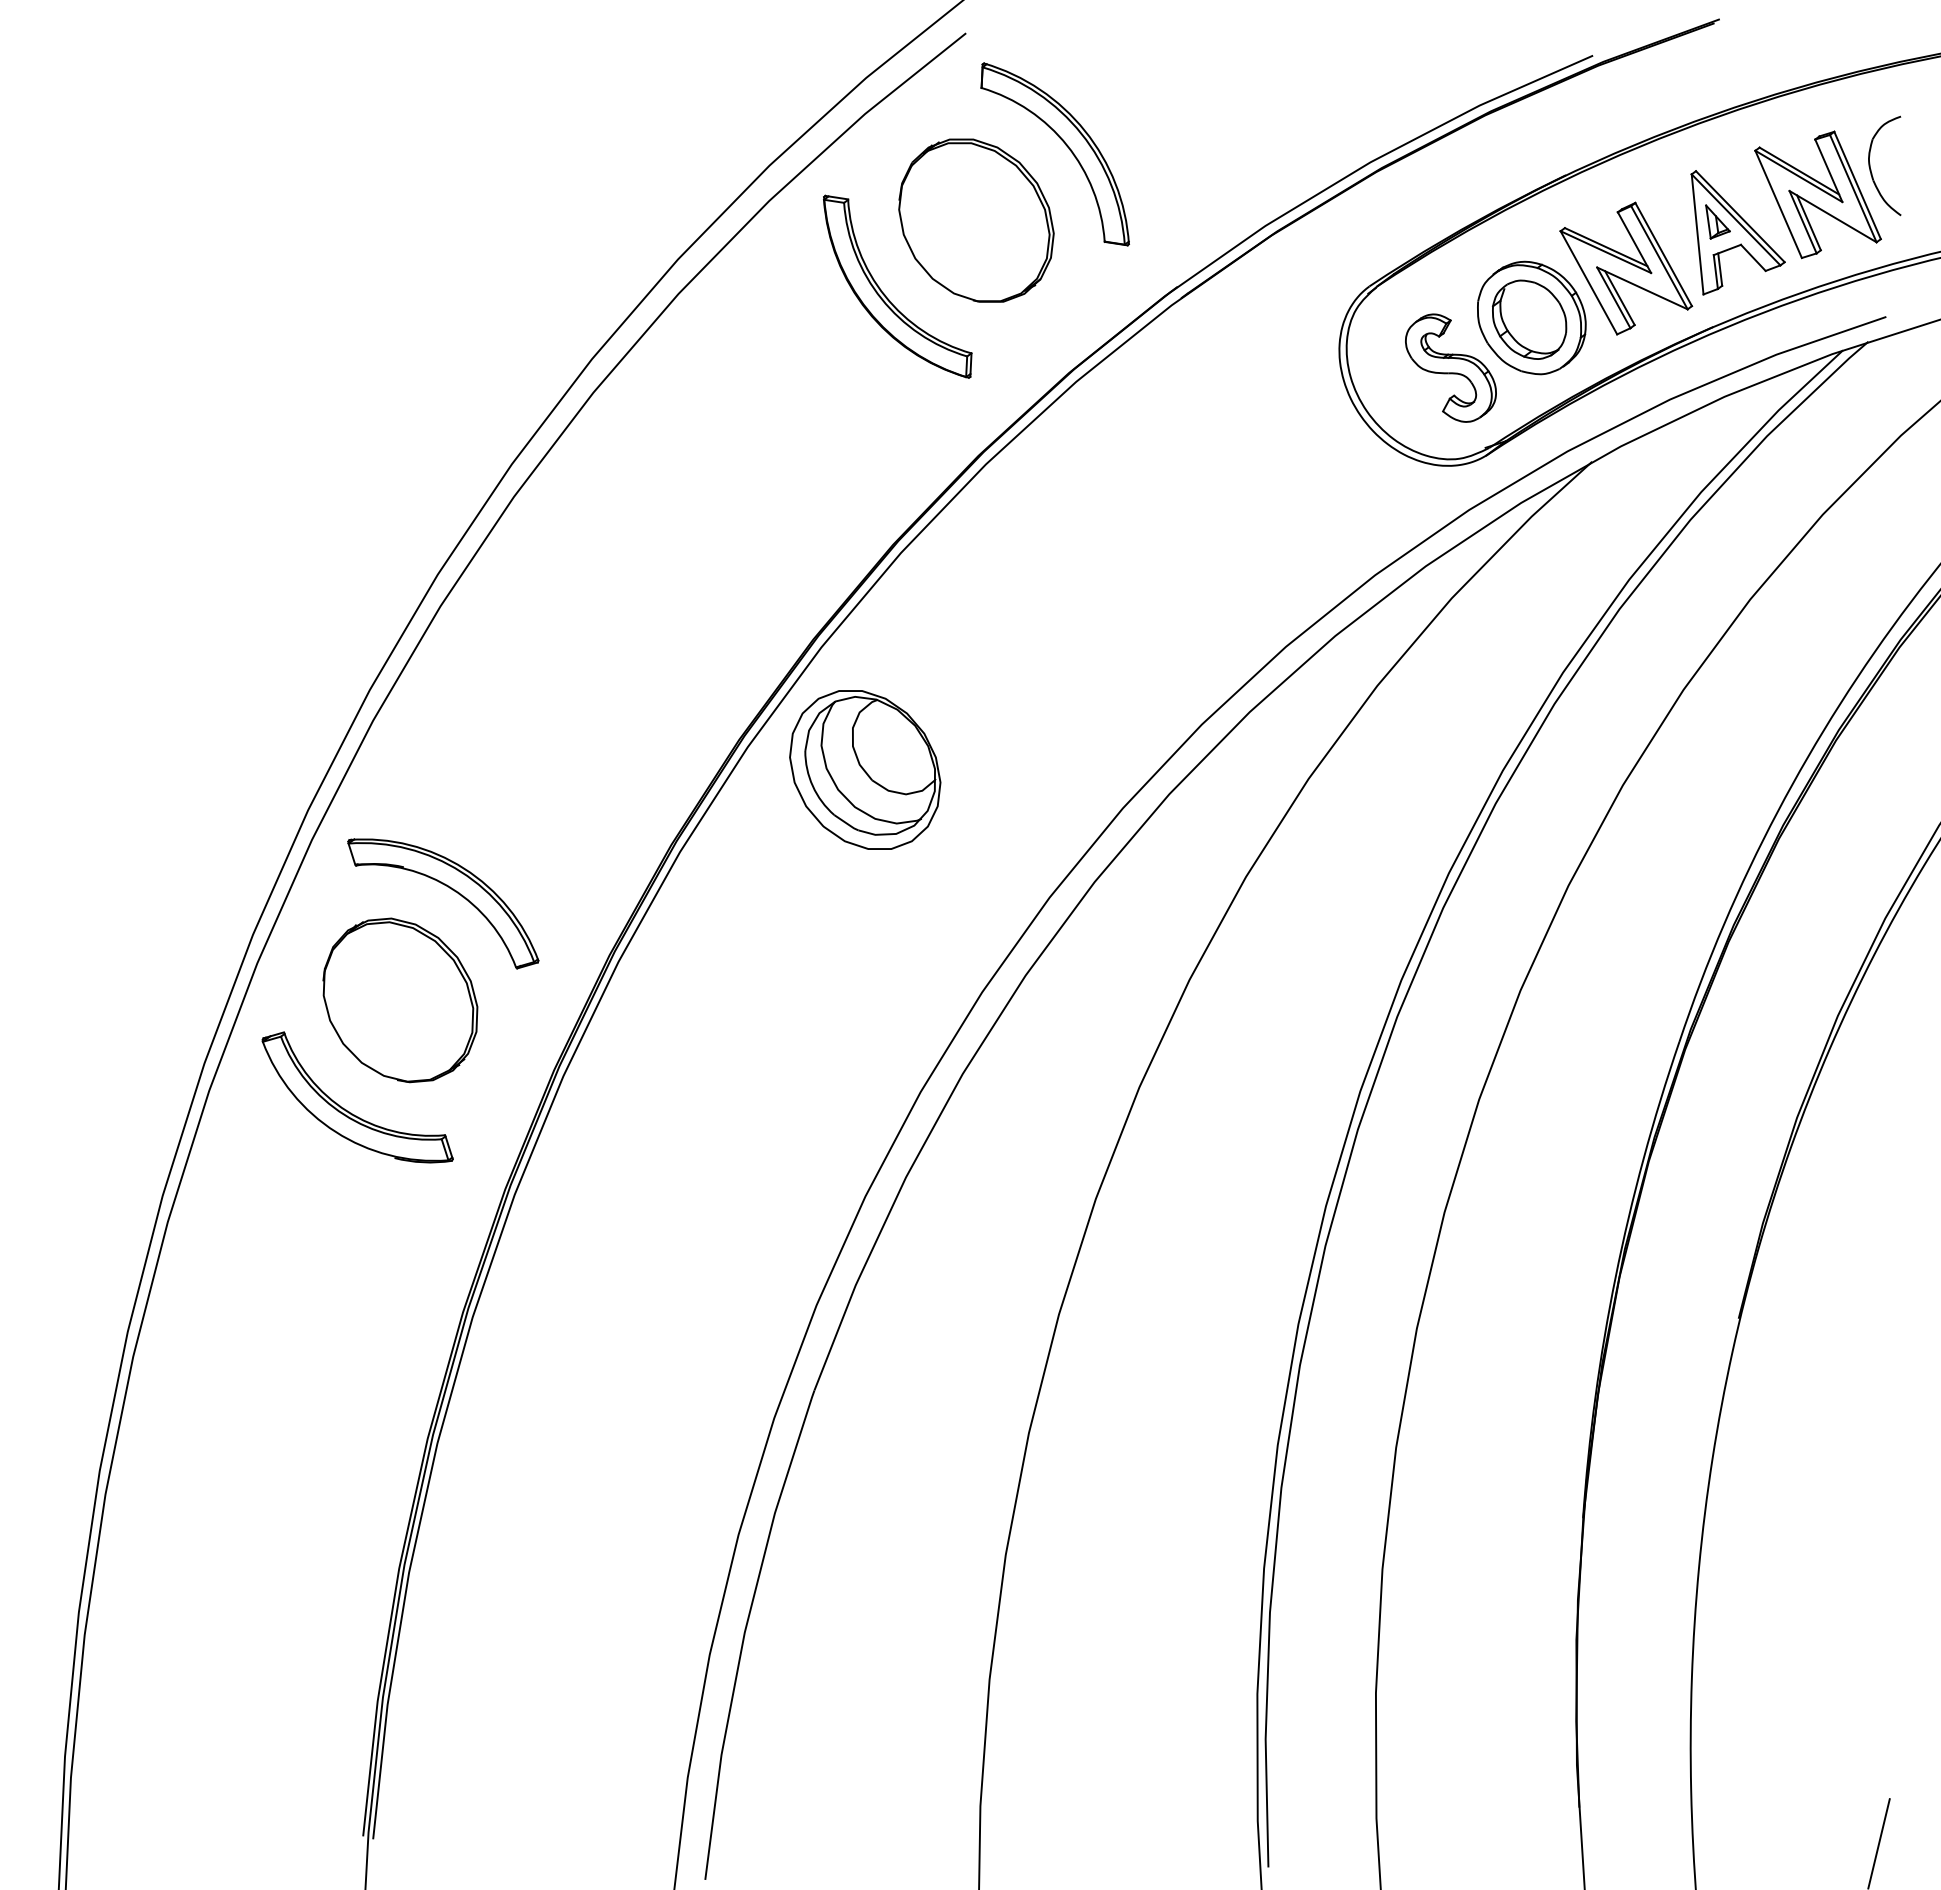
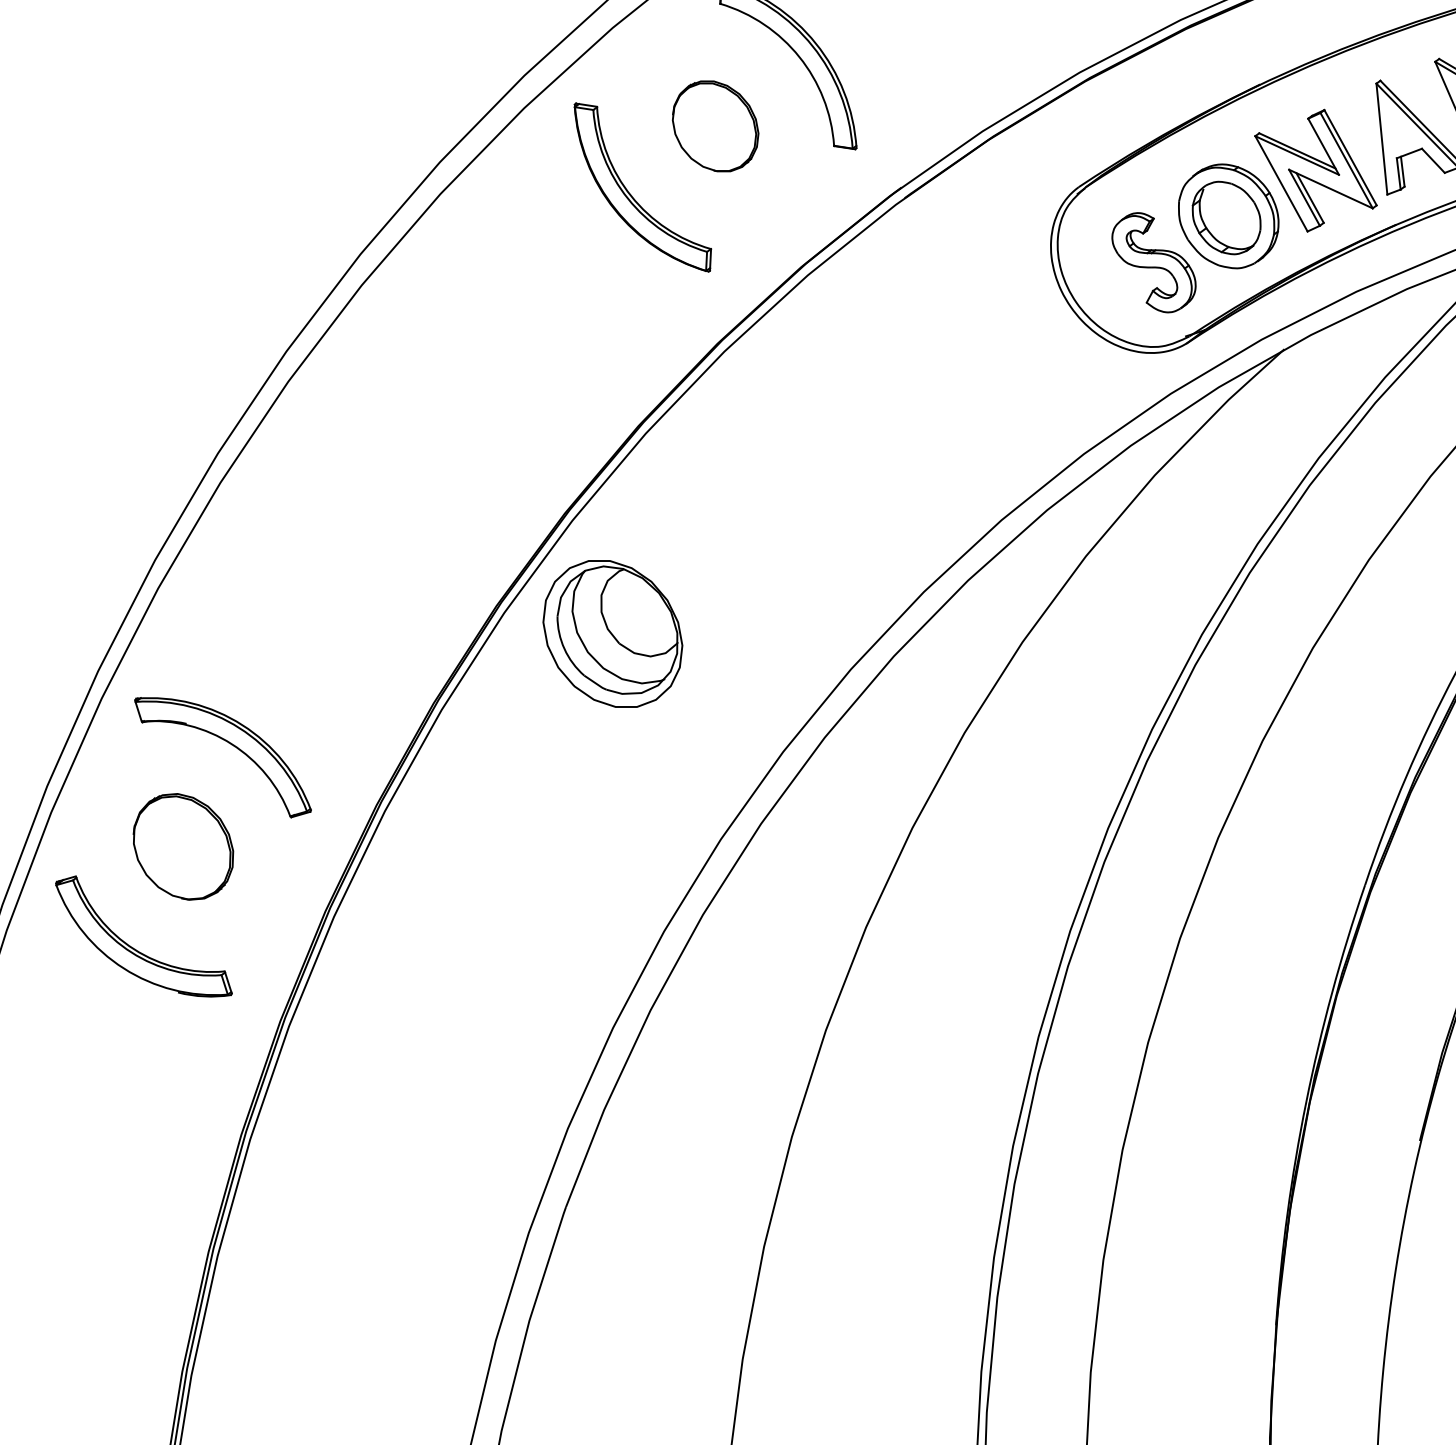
part: (976, 220) -> (715, 126), size x0.6
part: (1717, 221) -> (1400, 127), removed
part: (400, 1000) -> (183, 846), size x0.7

